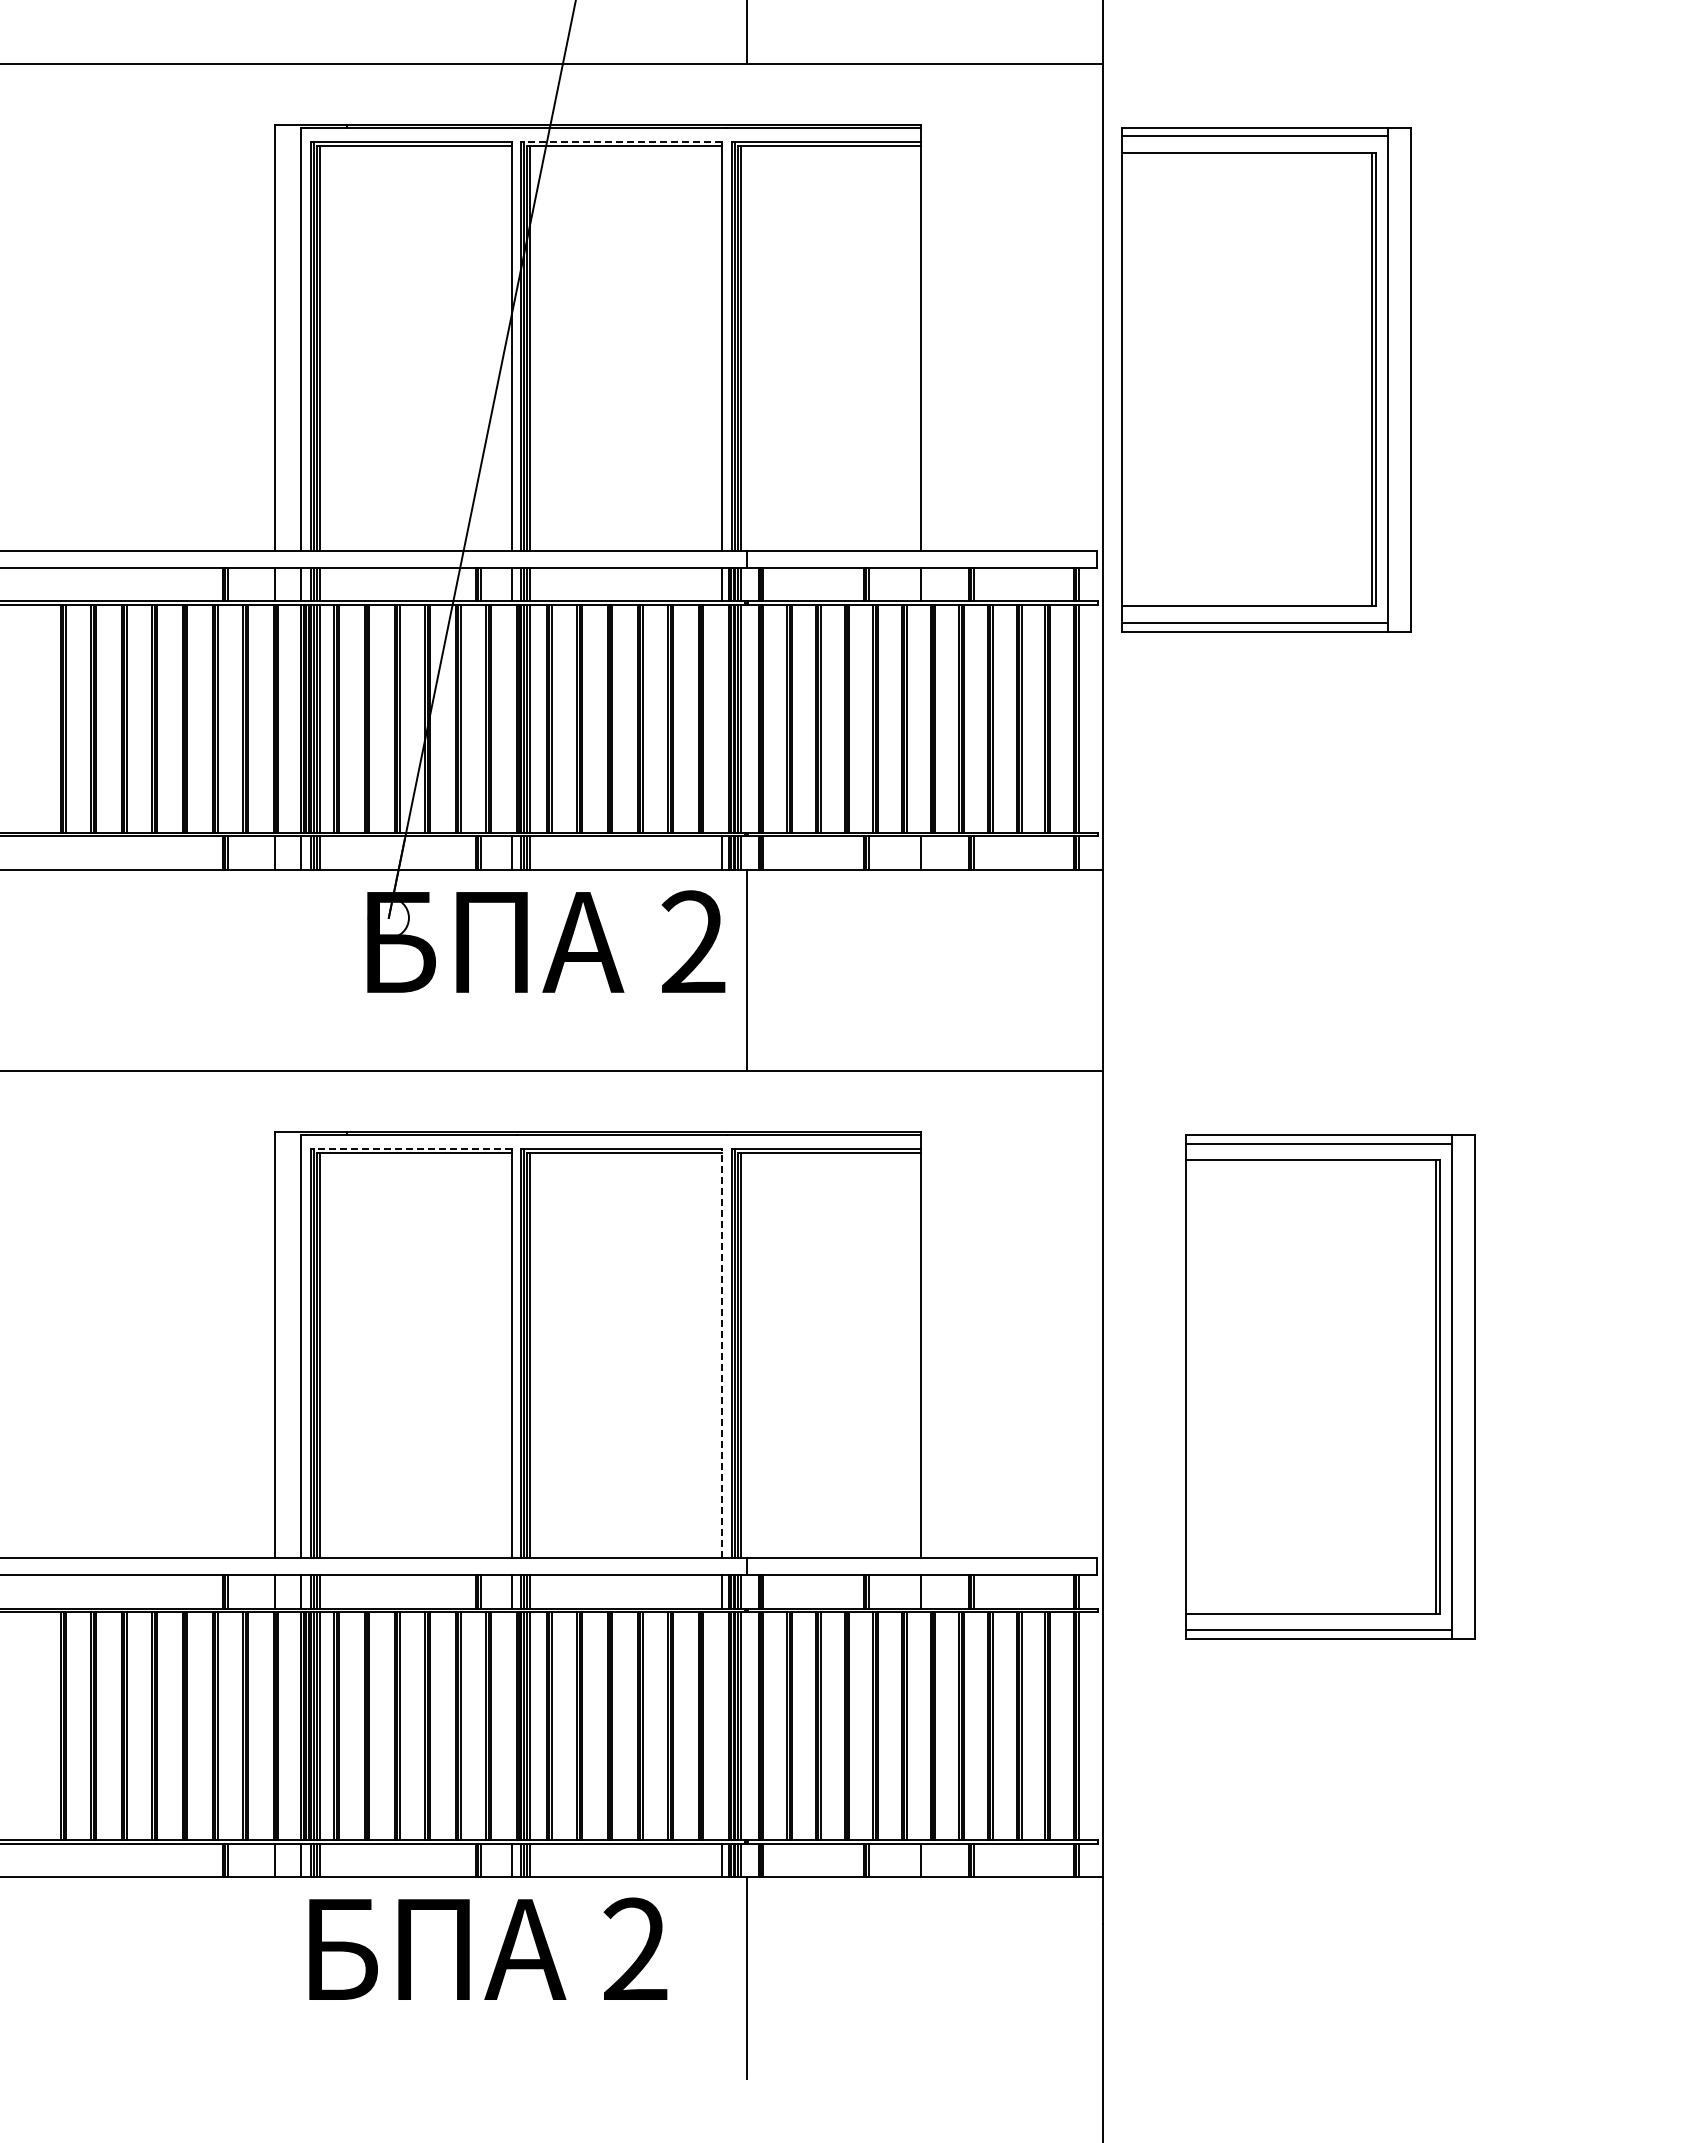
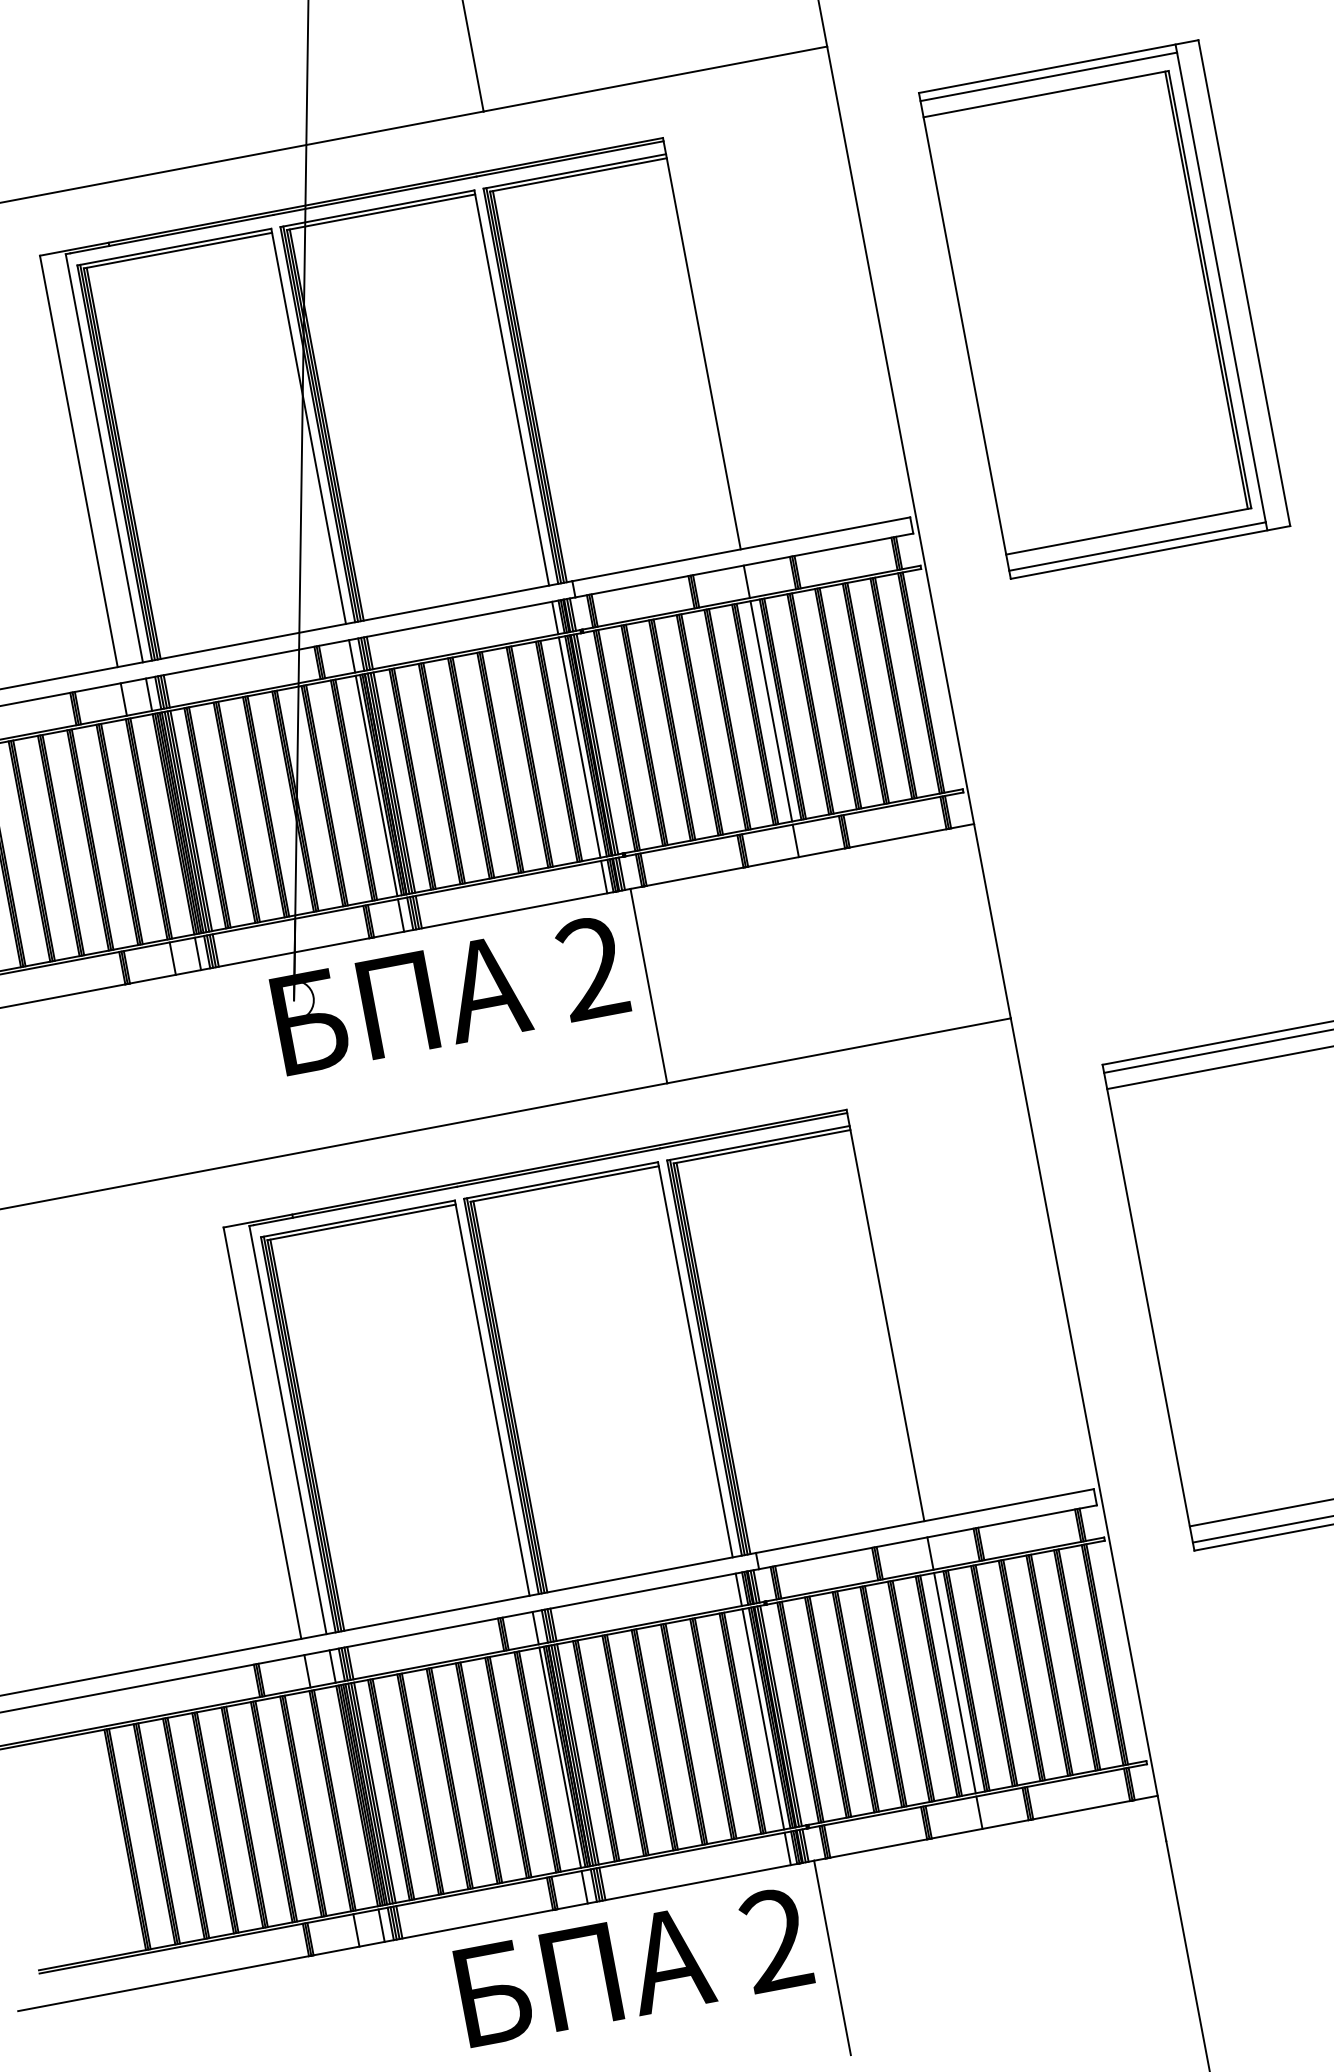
line: (621, 141) -> (377, 208), dashed -> solid
part: (1266, 379) -> (1104, 309), moved
line: (511, 718) -> (376, 785), added
line: (722, 718) -> (579, 747), added
line: (921, 718) -> (771, 710), added
line: (410, 1148) -> (357, 1218), dashed -> solid
line: (722, 1353) -> (695, 1359), dashed -> solid
line: (511, 1726) -> (559, 1758), added
line: (722, 1726) -> (763, 1719), added
line: (921, 1726) -> (955, 1683), added
text: (488, 1948) -> (634, 1965), moved

